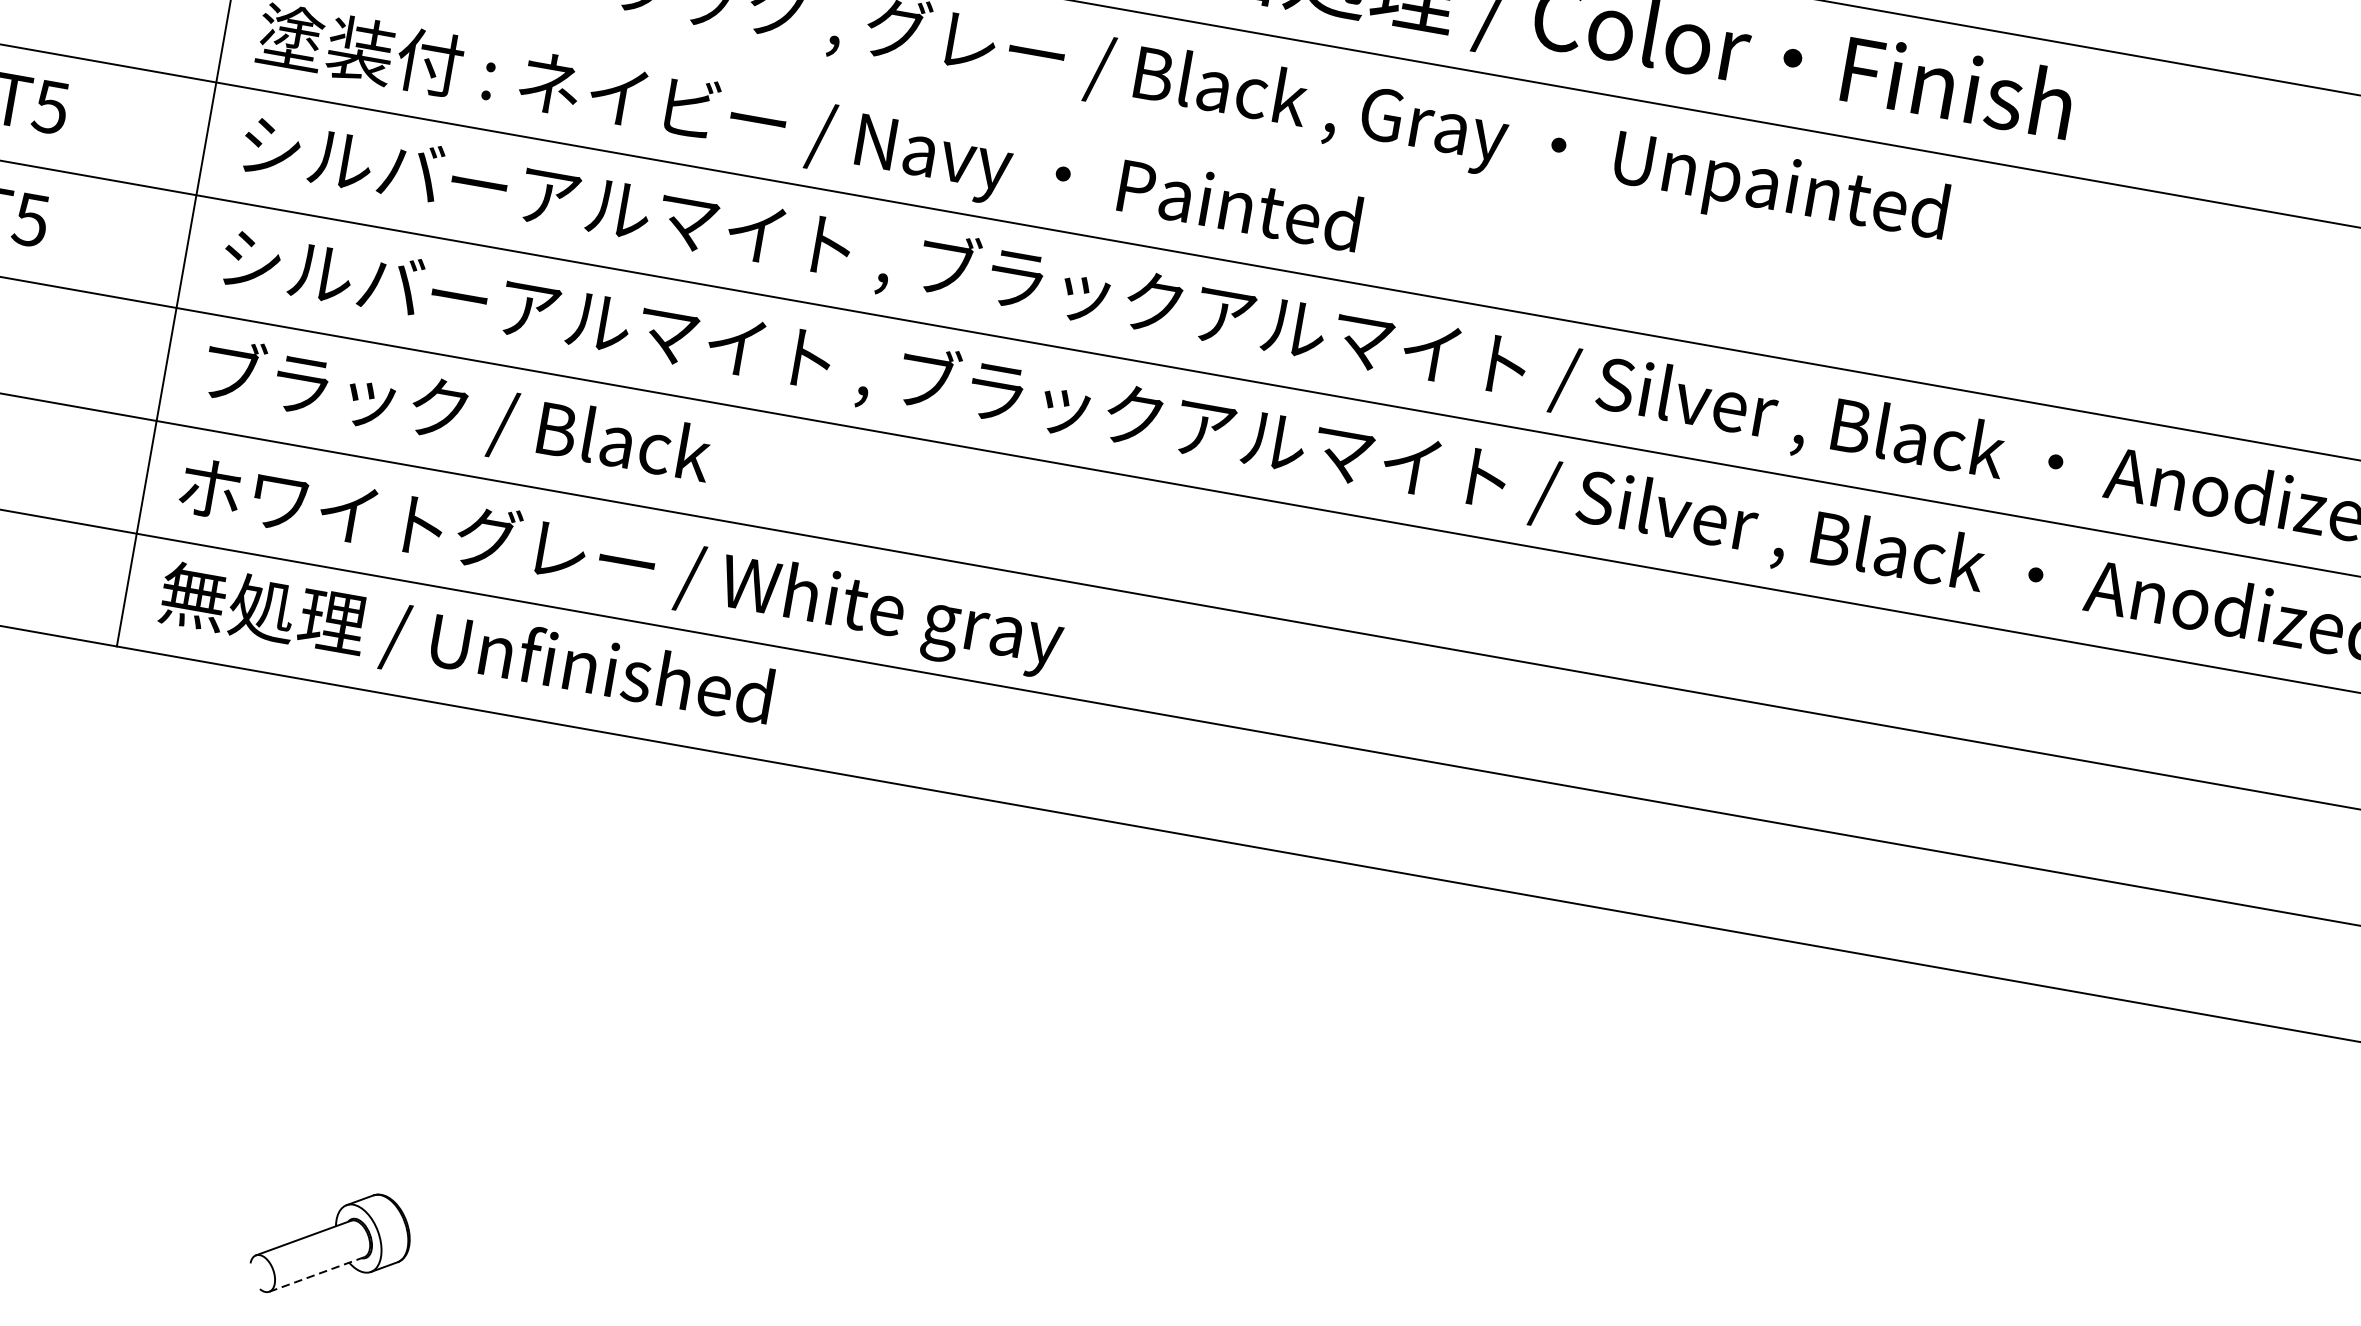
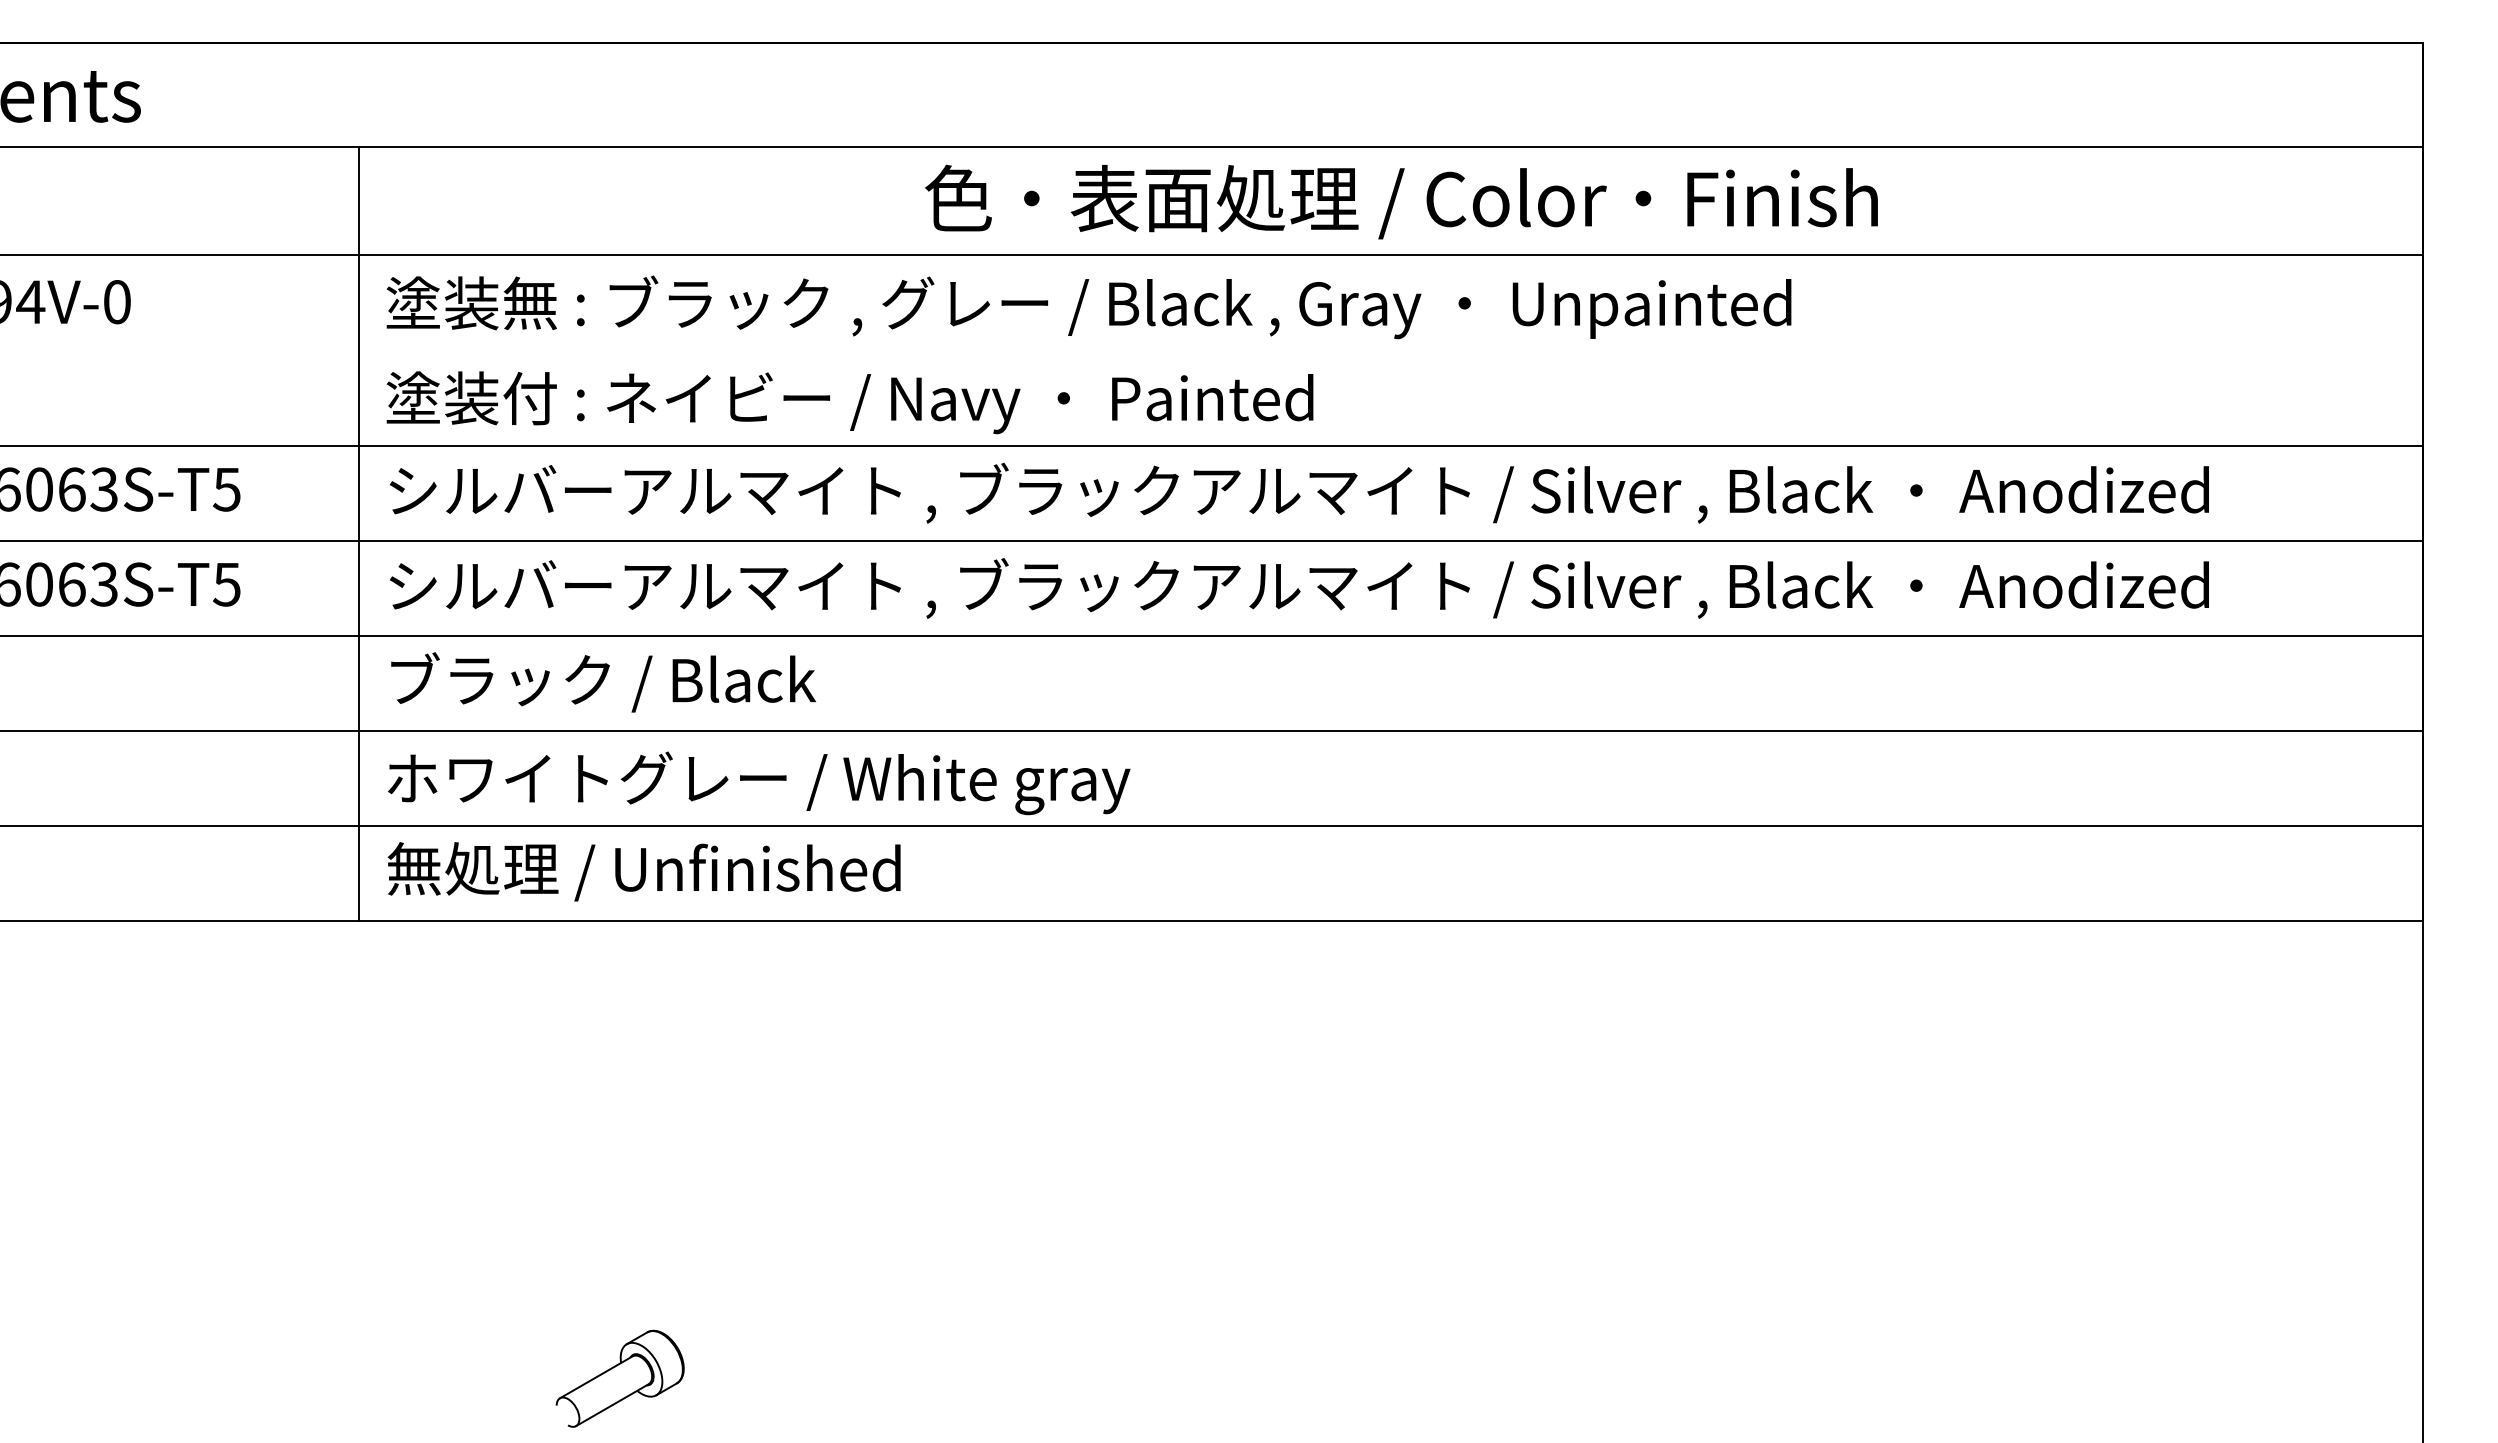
line: (316, 1274) -> (612, 1405), dashed -> solid

